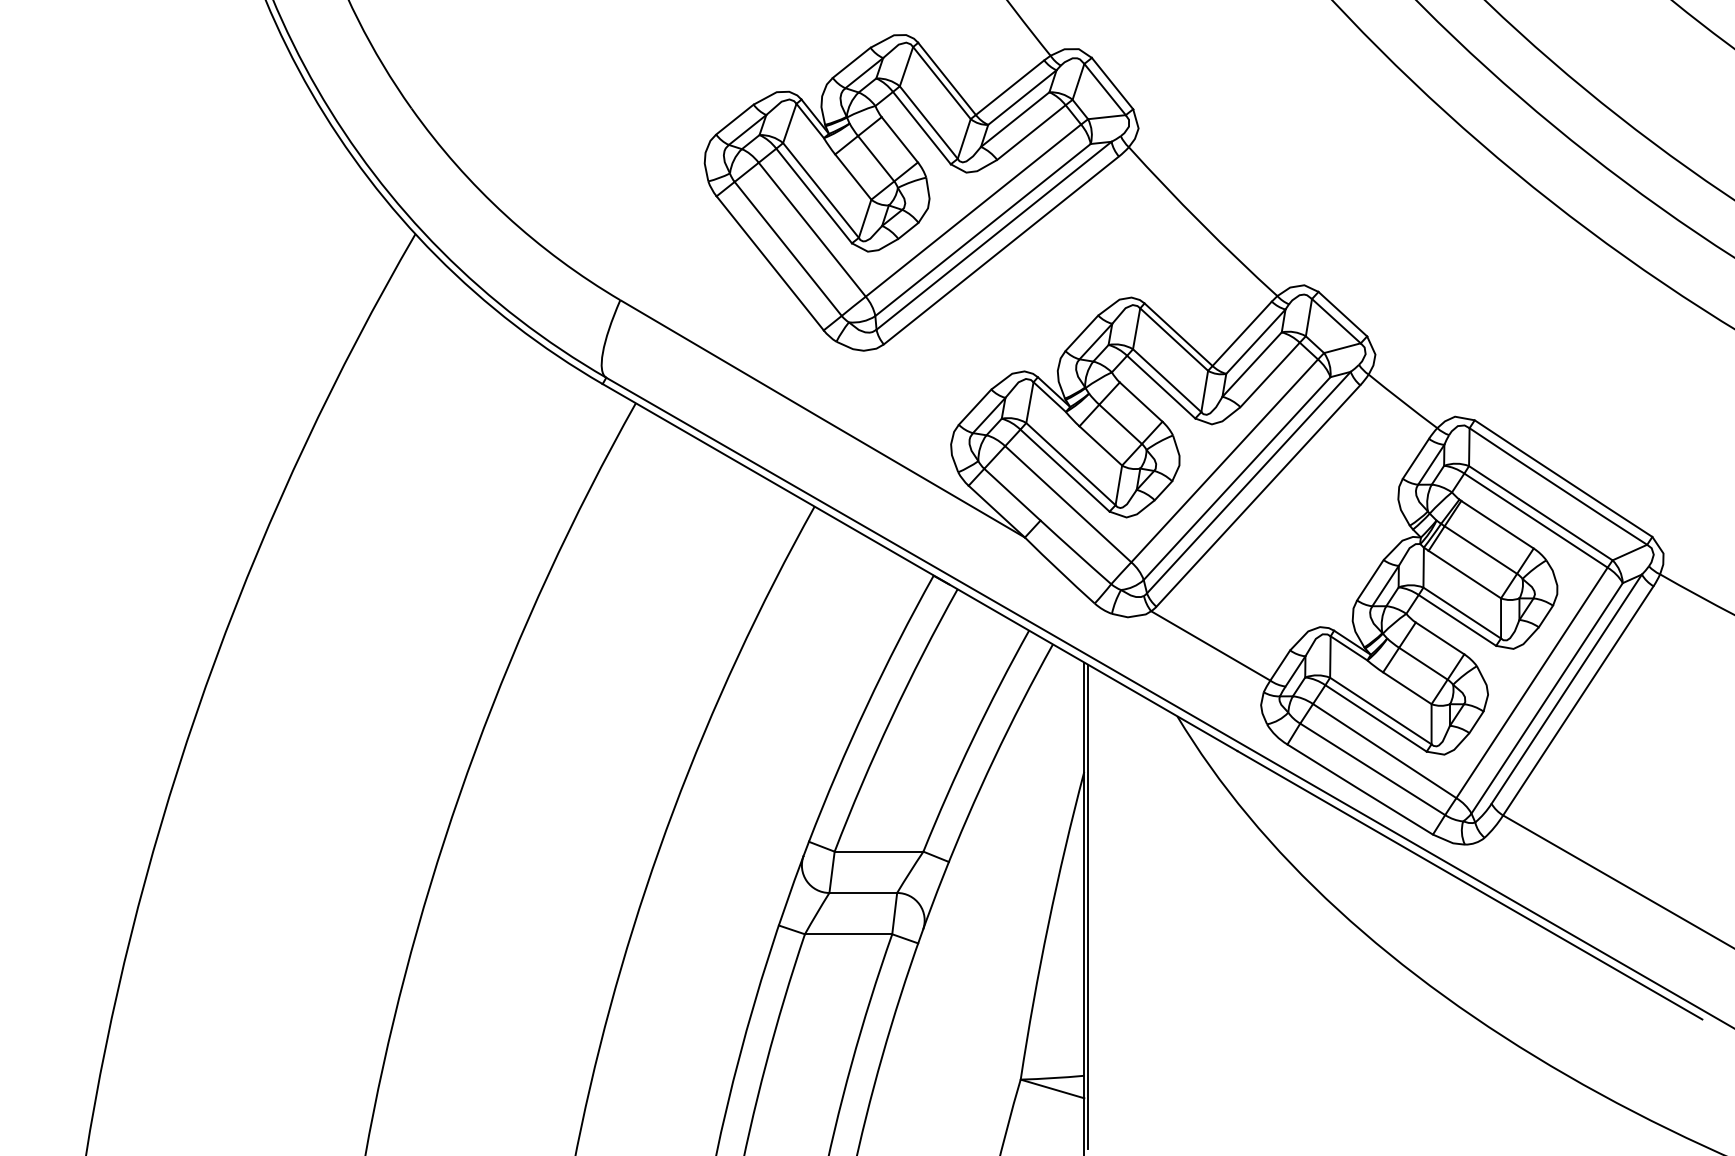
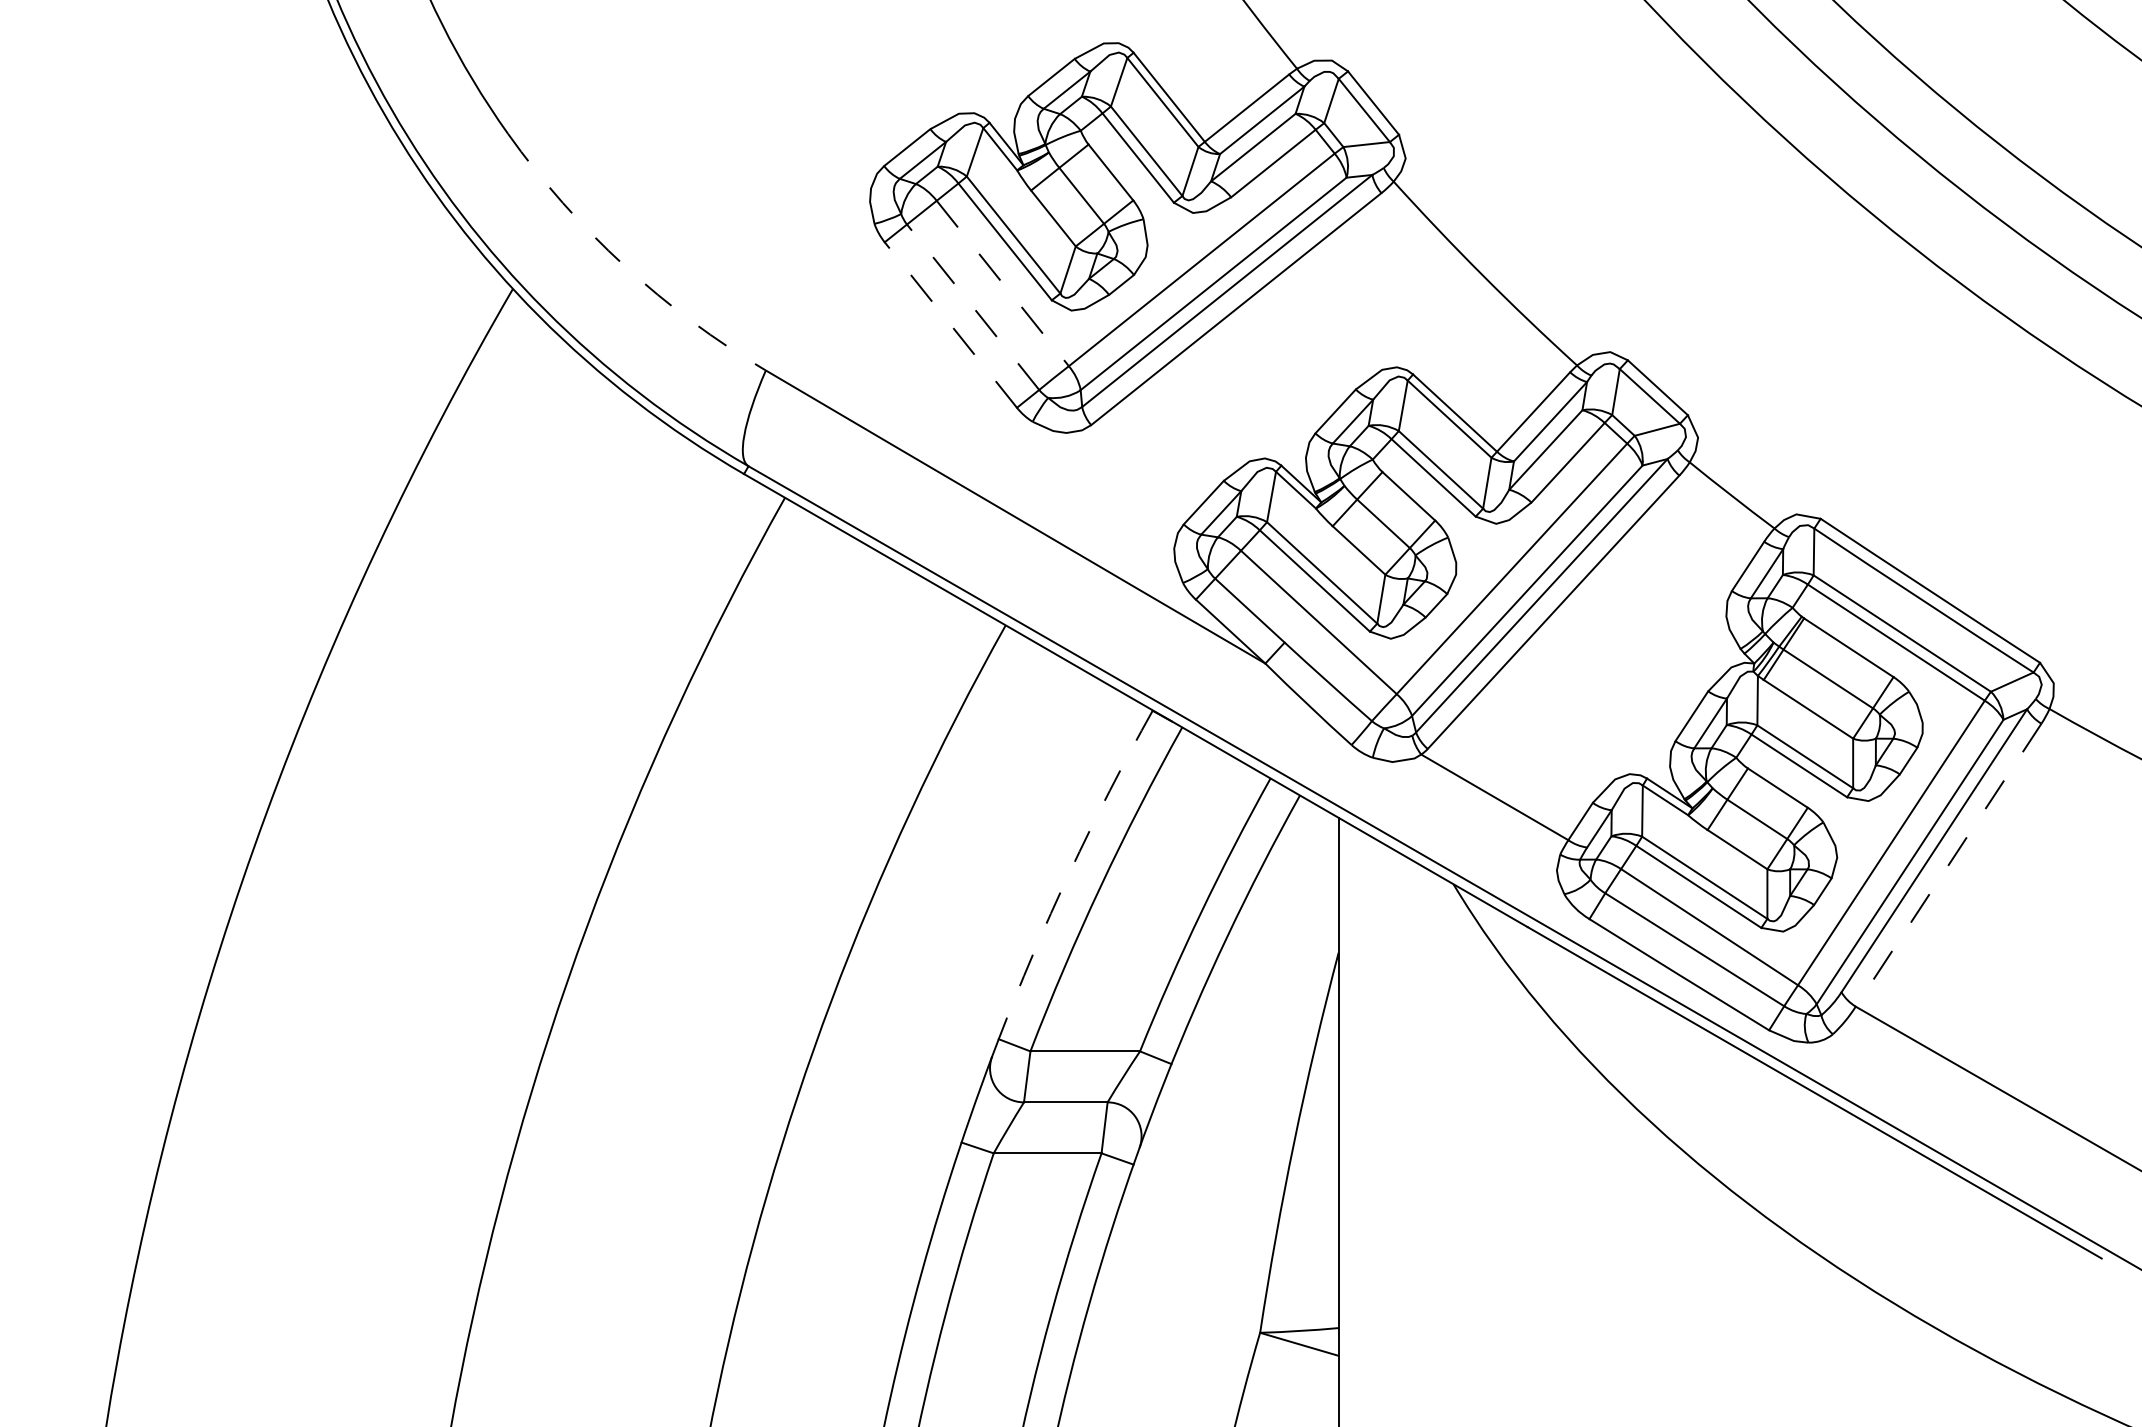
arc: (505, 215) -> (624, 265), solid -> dashed
line: (812, 229) -> (1003, 283), solid -> dashed
line: (788, 248) -> (973, 306), solid -> dashed
line: (770, 263) -> (951, 325), solid -> dashed
line: (1578, 701) -> (1948, 865), solid -> dashed
arc: (866, 706) -> (1069, 872), solid -> dashed
line: (1087, 906) -> (1342, 1119), removed

